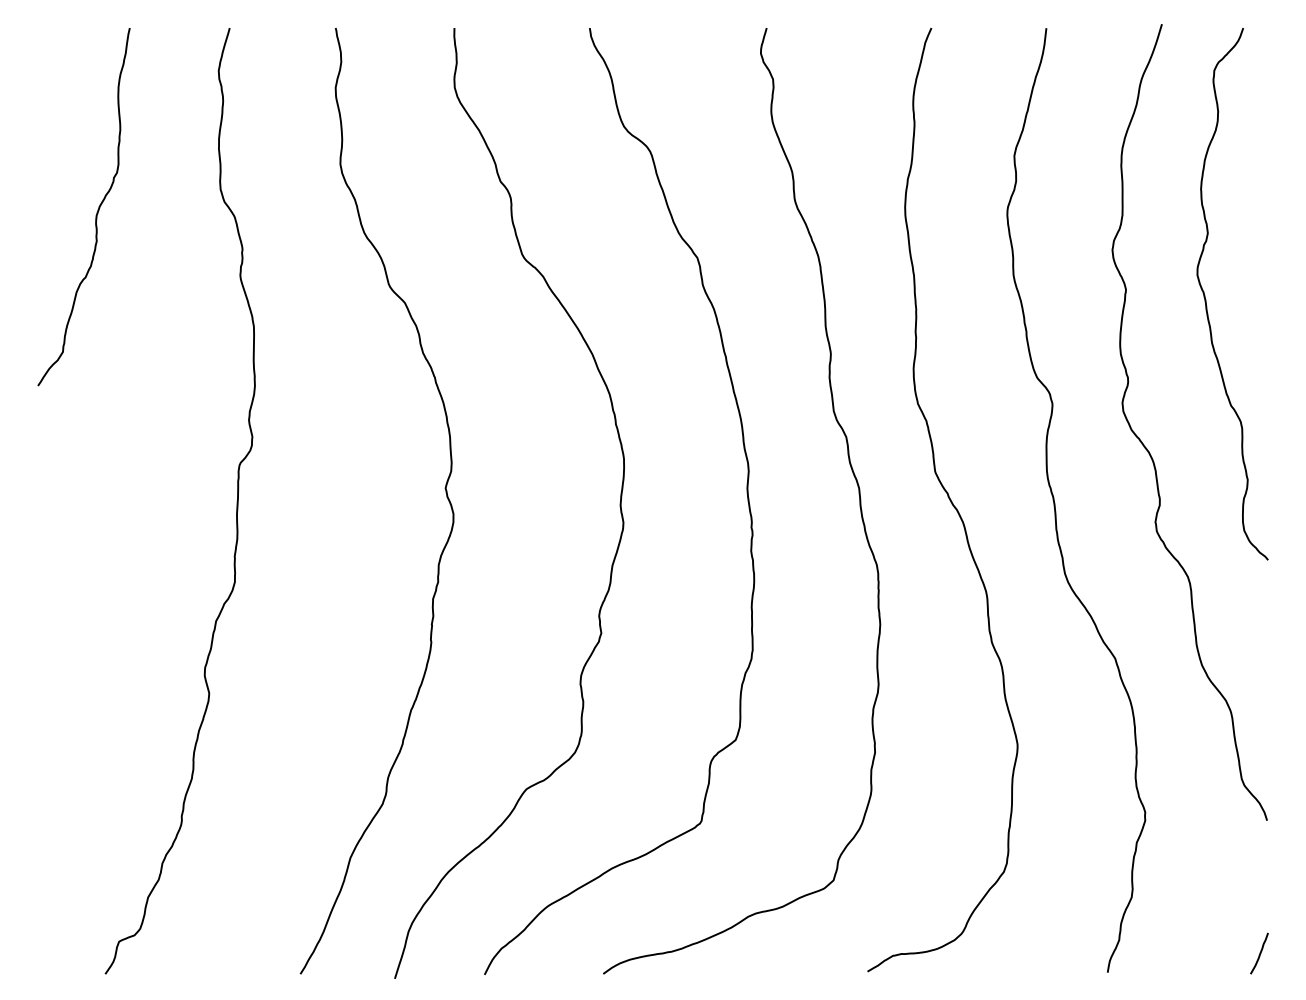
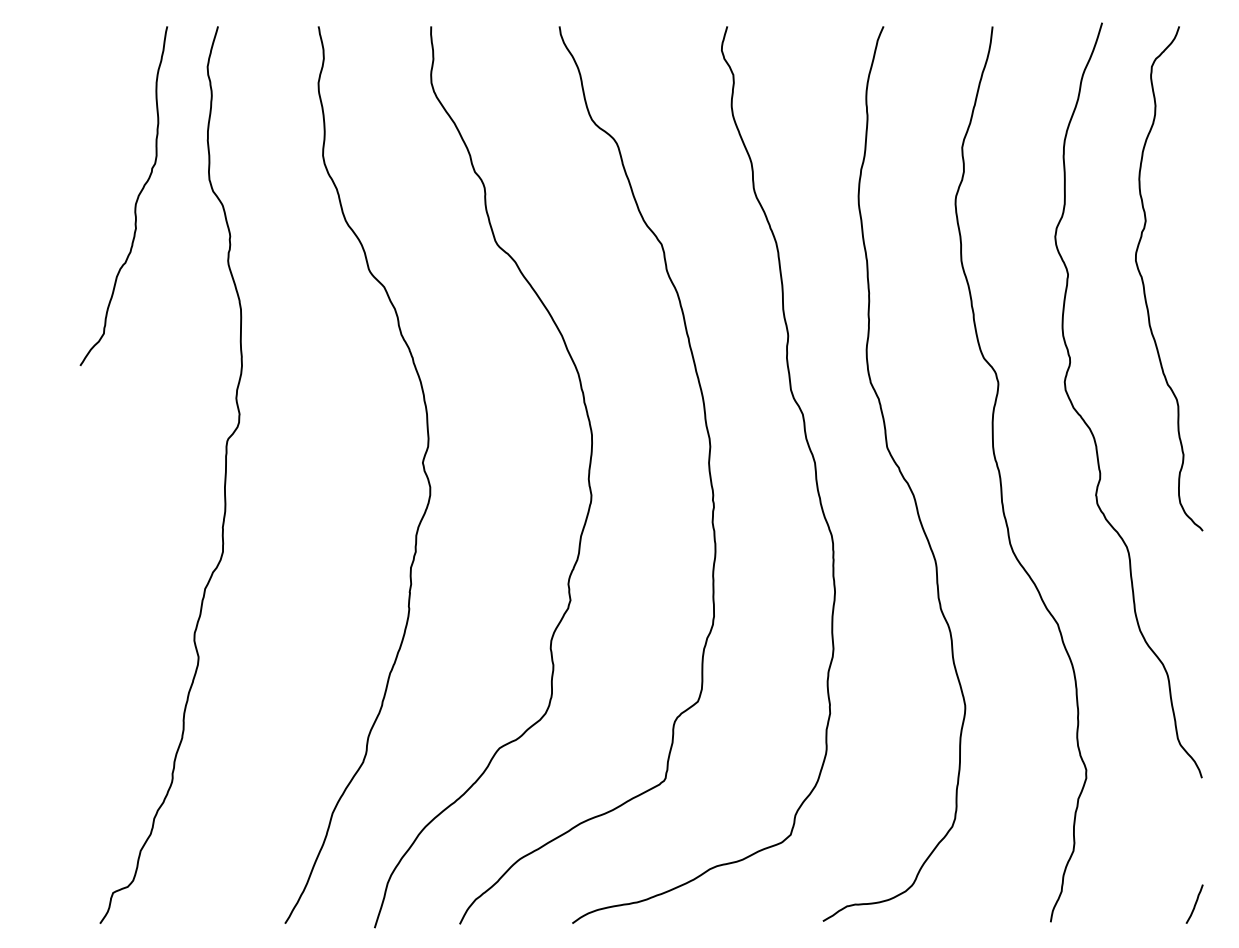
curve: (97, 209) -> (136, 198), moved

